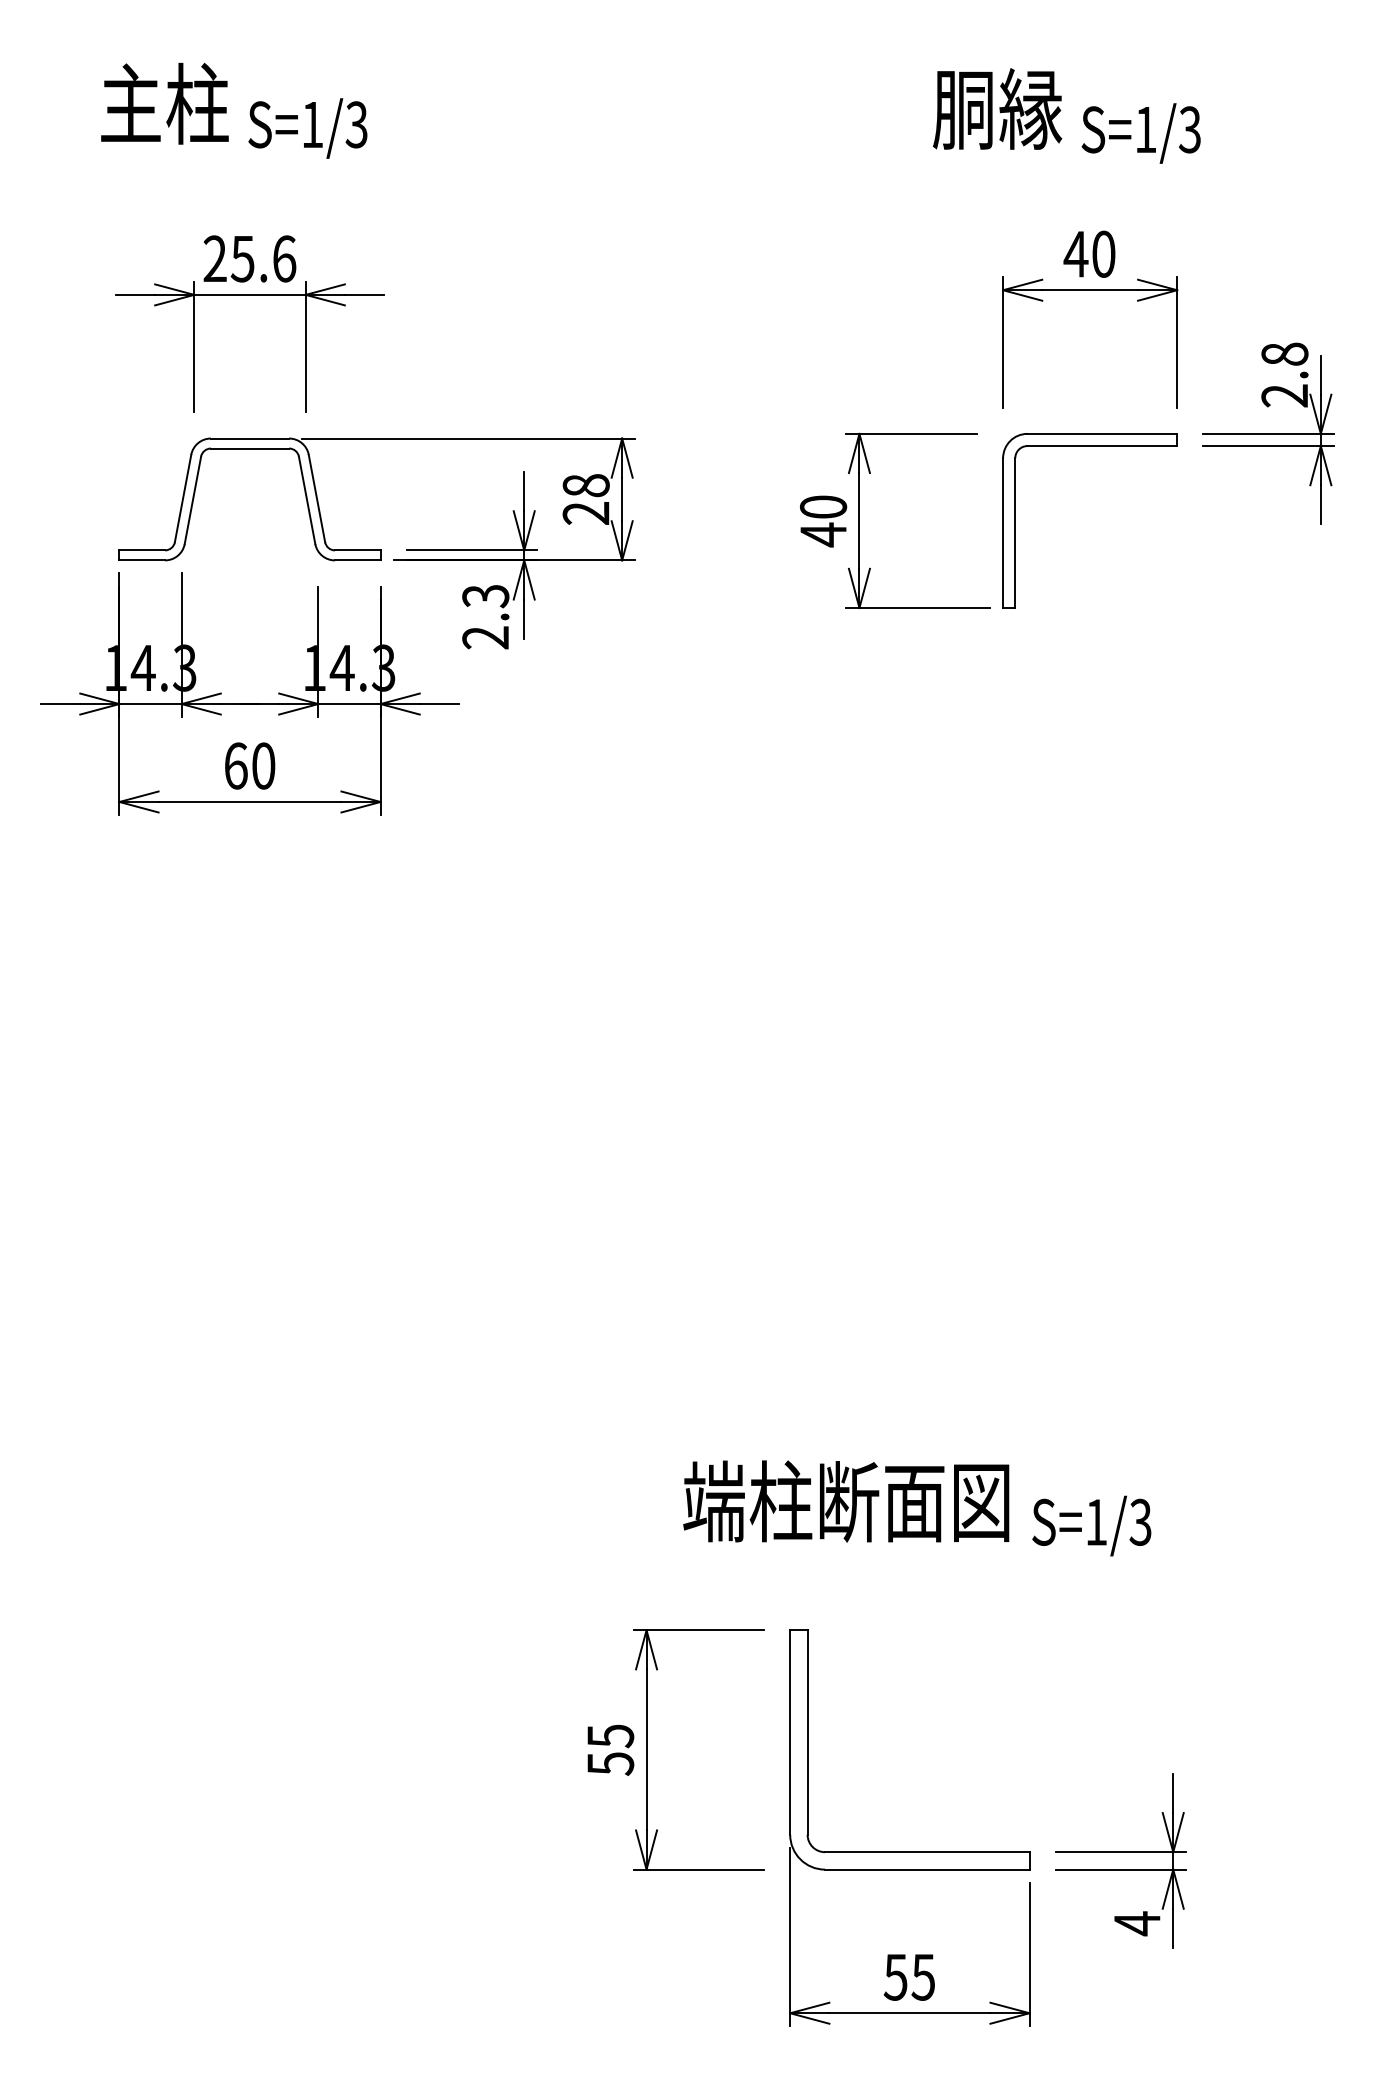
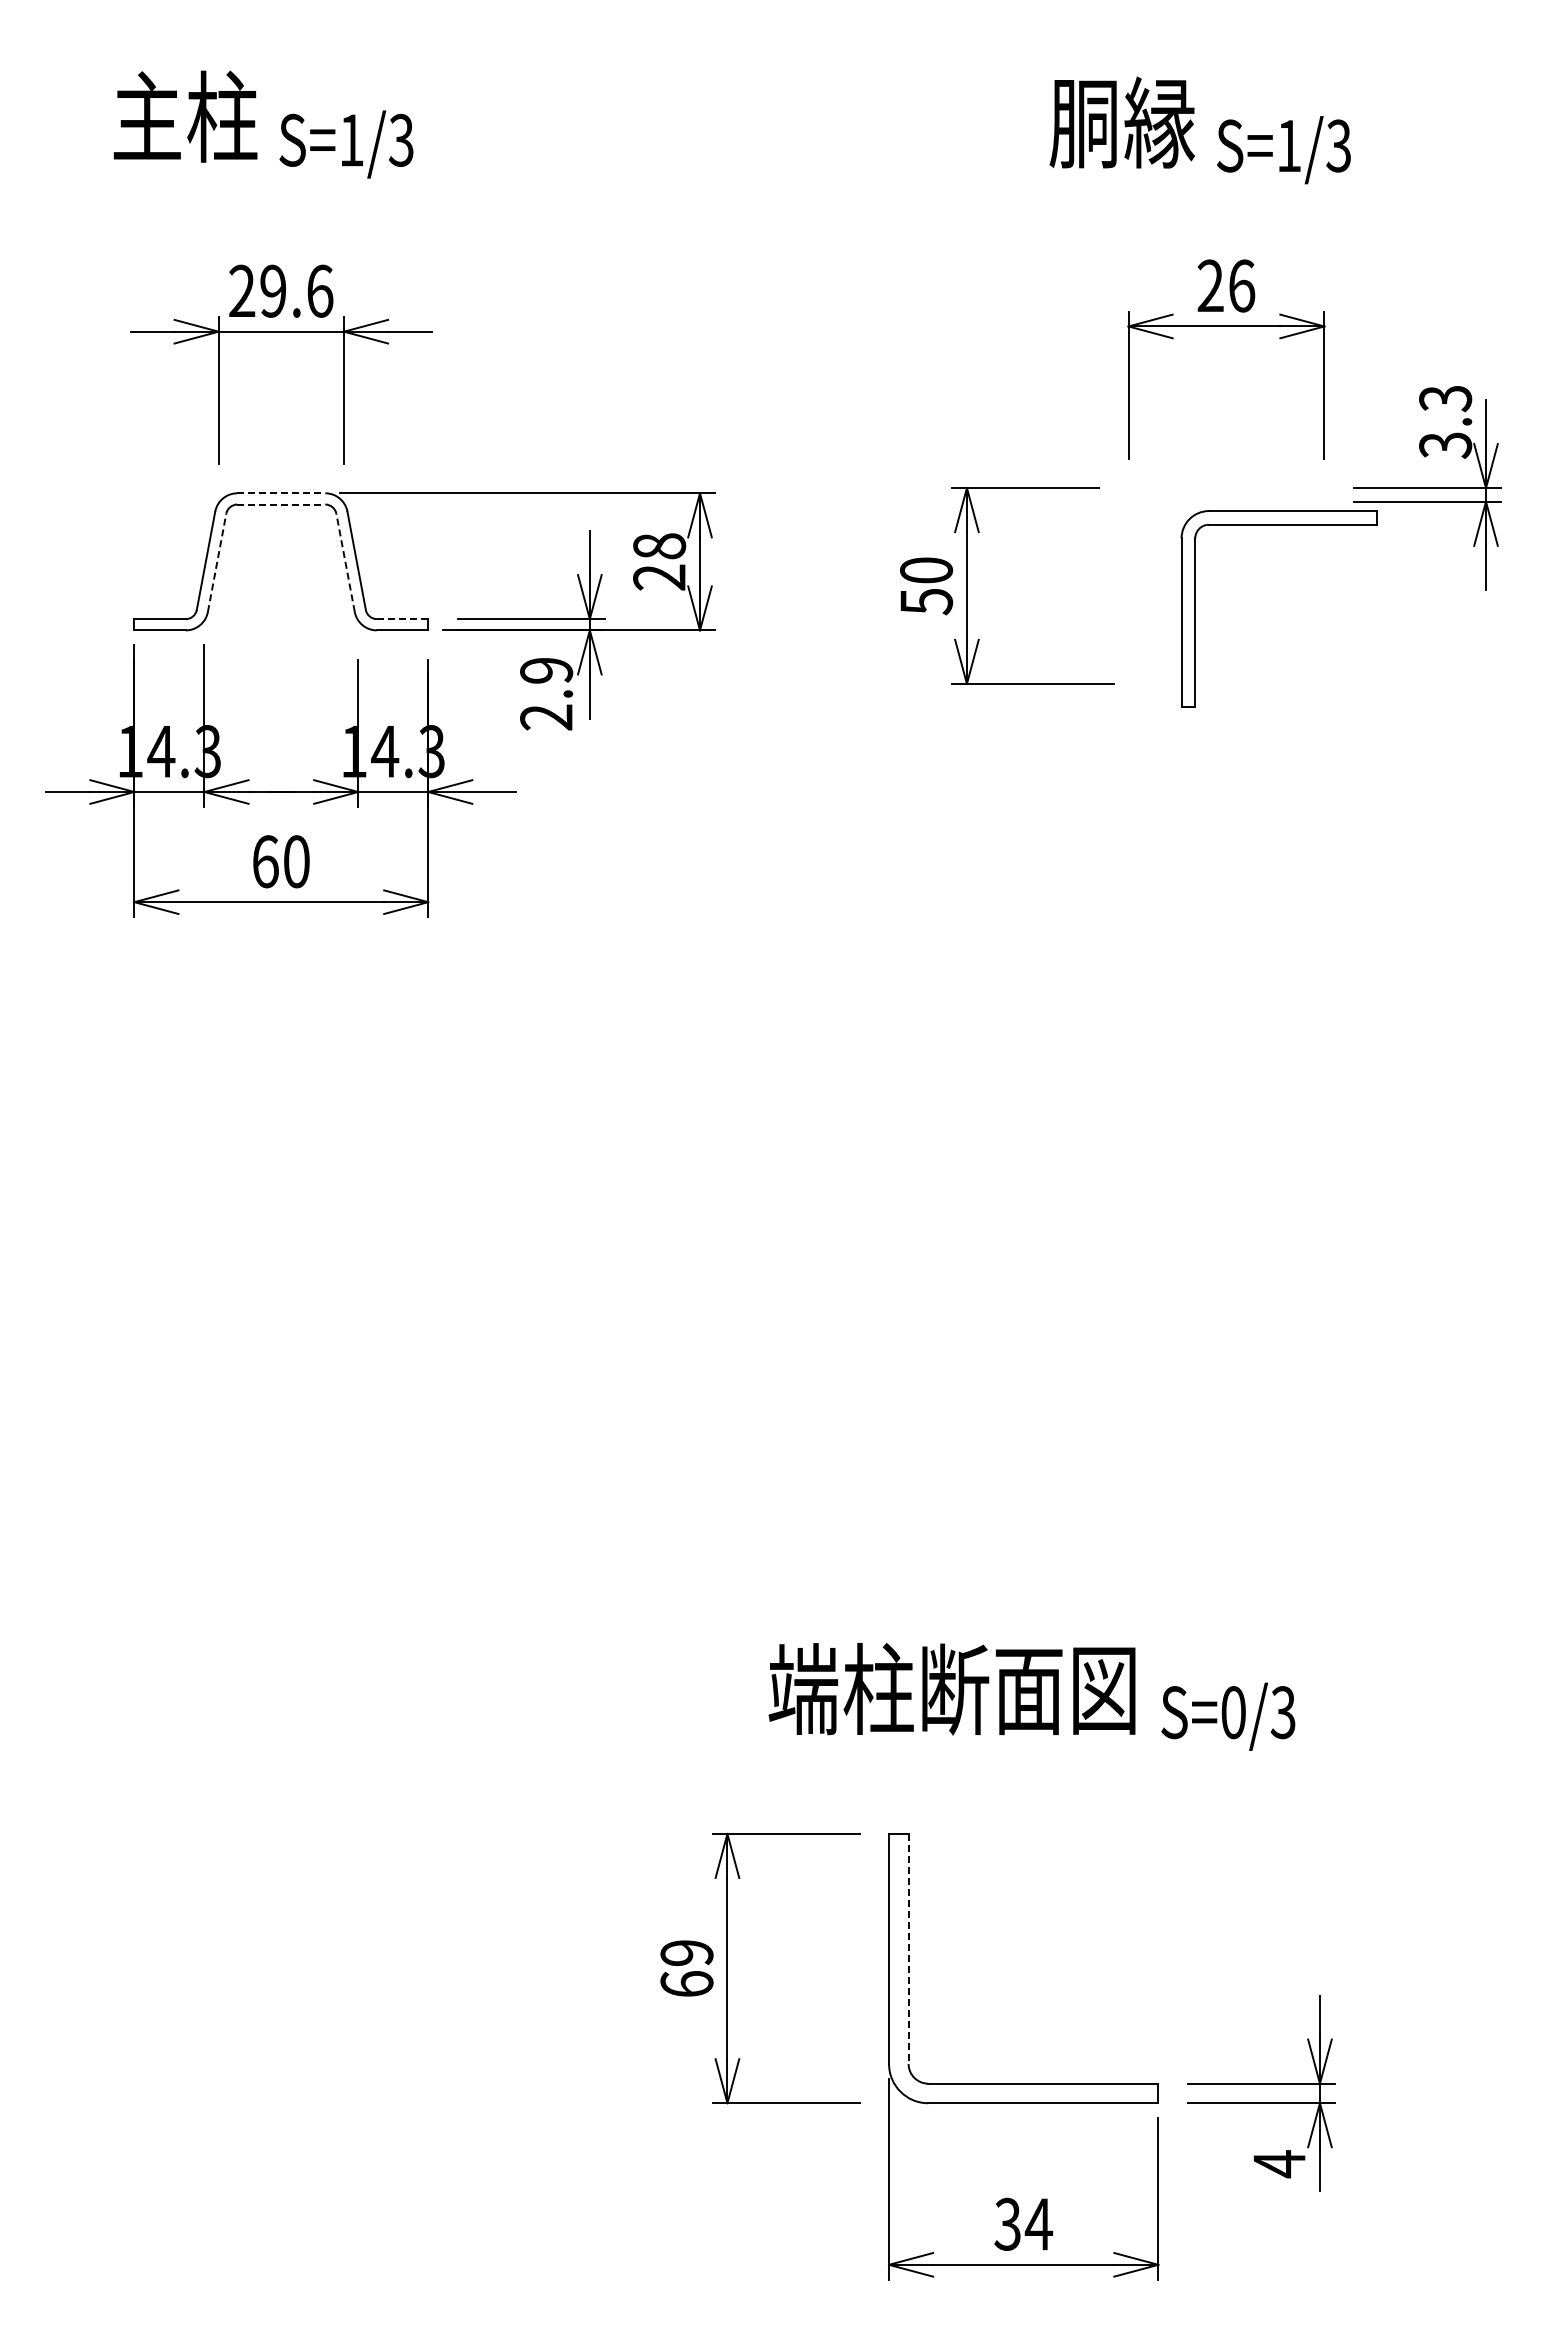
text: (1089, 253) -> (1225, 285), 40 -> 26
text: (242, 258) -> (272, 290), 25.6 -> 29.6
text: (1284, 374) -> (1445, 421), 2.8 -> 3.3
line: (250, 438) -> (281, 493), solid -> dashed
part: (1089, 446) -> (1278, 525), moved
line: (250, 448) -> (281, 504), solid -> dashed
line: (193, 500) -> (217, 562), solid -> dashed
line: (307, 500) -> (345, 562), solid -> dashed
text: (823, 534) -> (926, 601), 40 -> 50
line: (357, 550) -> (402, 619), solid -> dashed
text: (485, 596) -> (546, 671), 2.3 -> 2.9
text: (1096, 1522) -> (1233, 1712), S=1/3 -> S=0/3
line: (807, 1732) -> (908, 1949), solid -> dashed
text: (610, 1749) -> (686, 1968), 55 -> 69
text: (909, 1976) -> (1023, 2223), 55 -> 34

